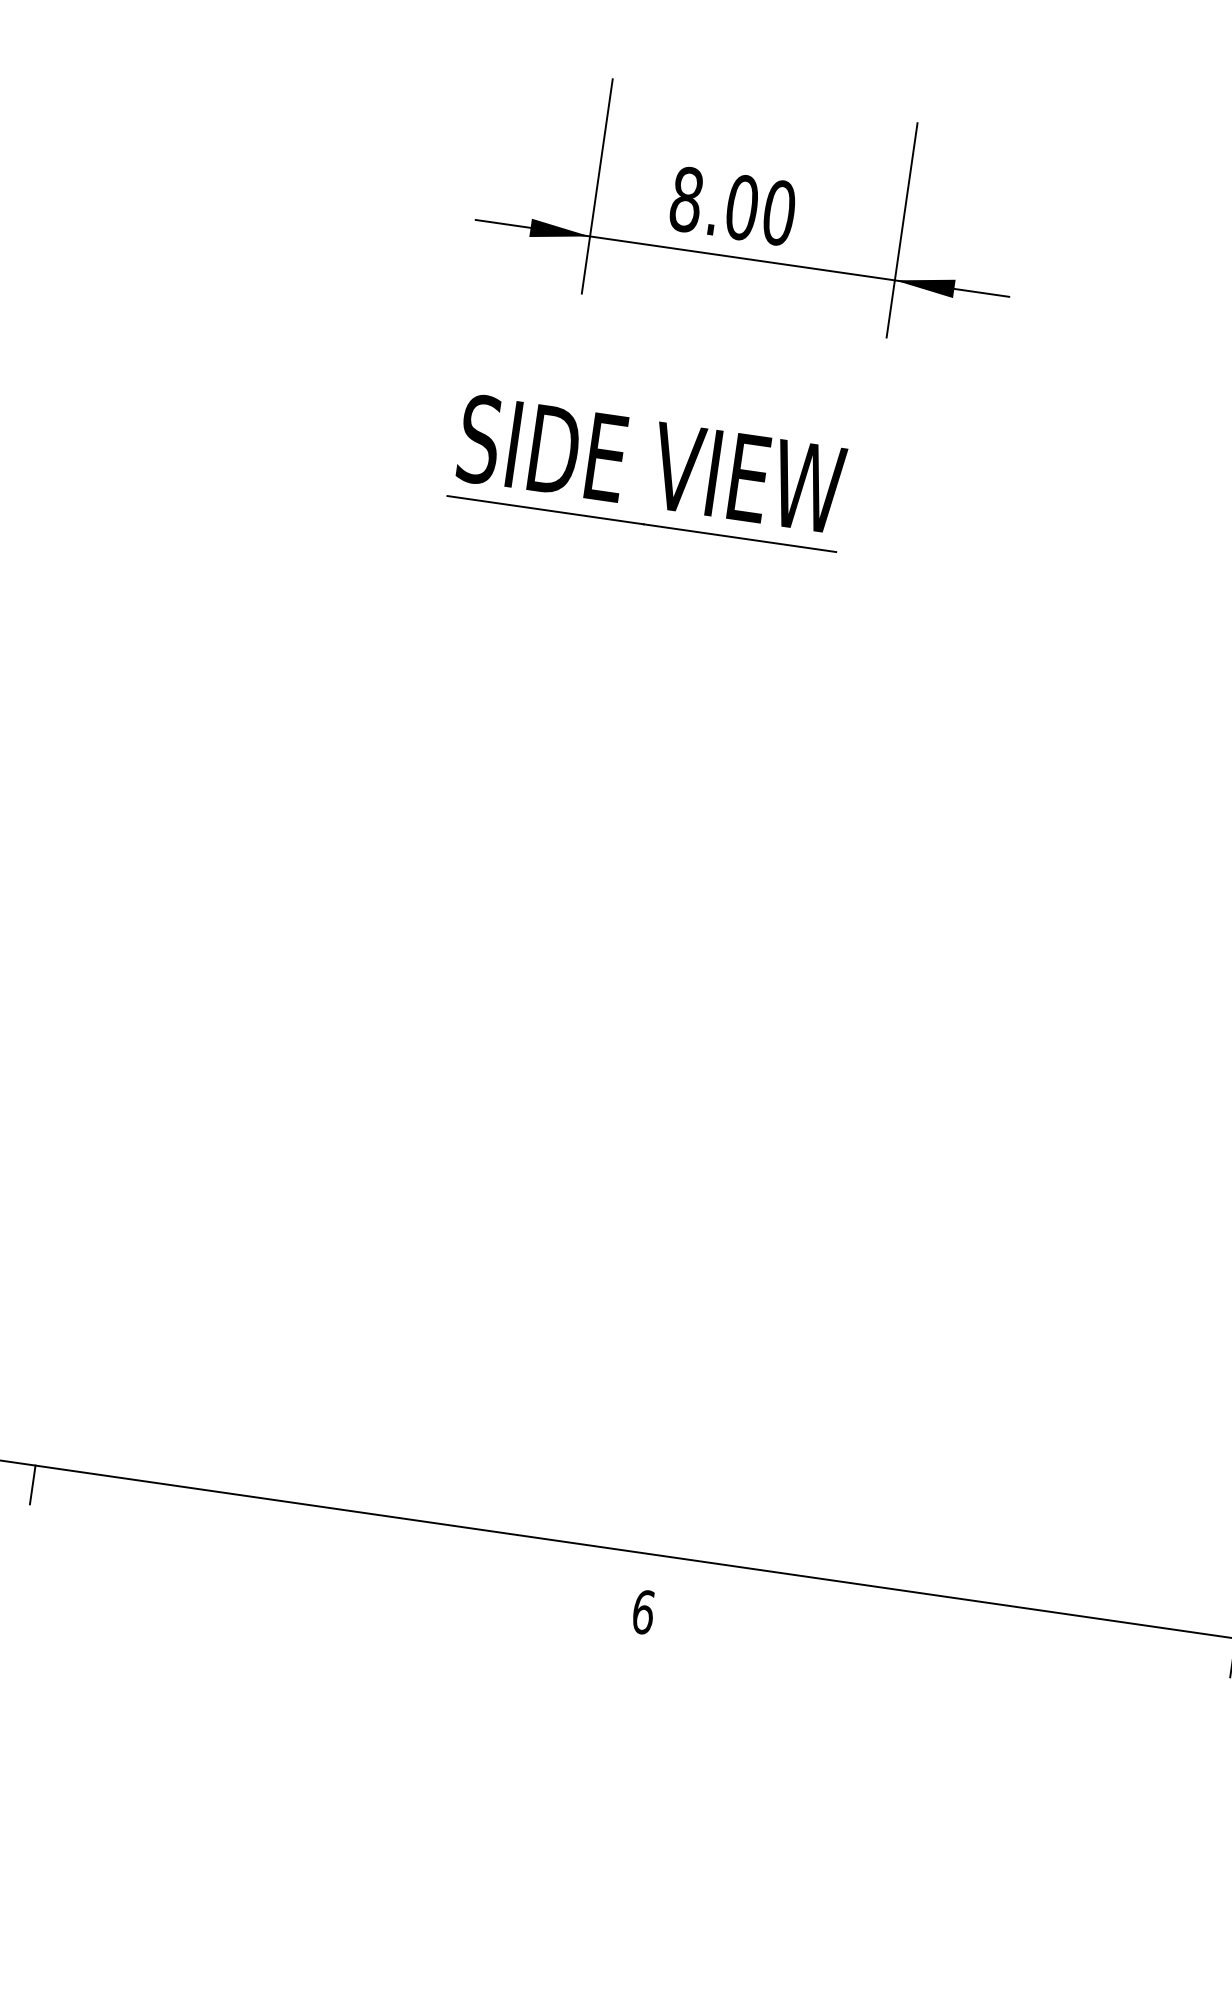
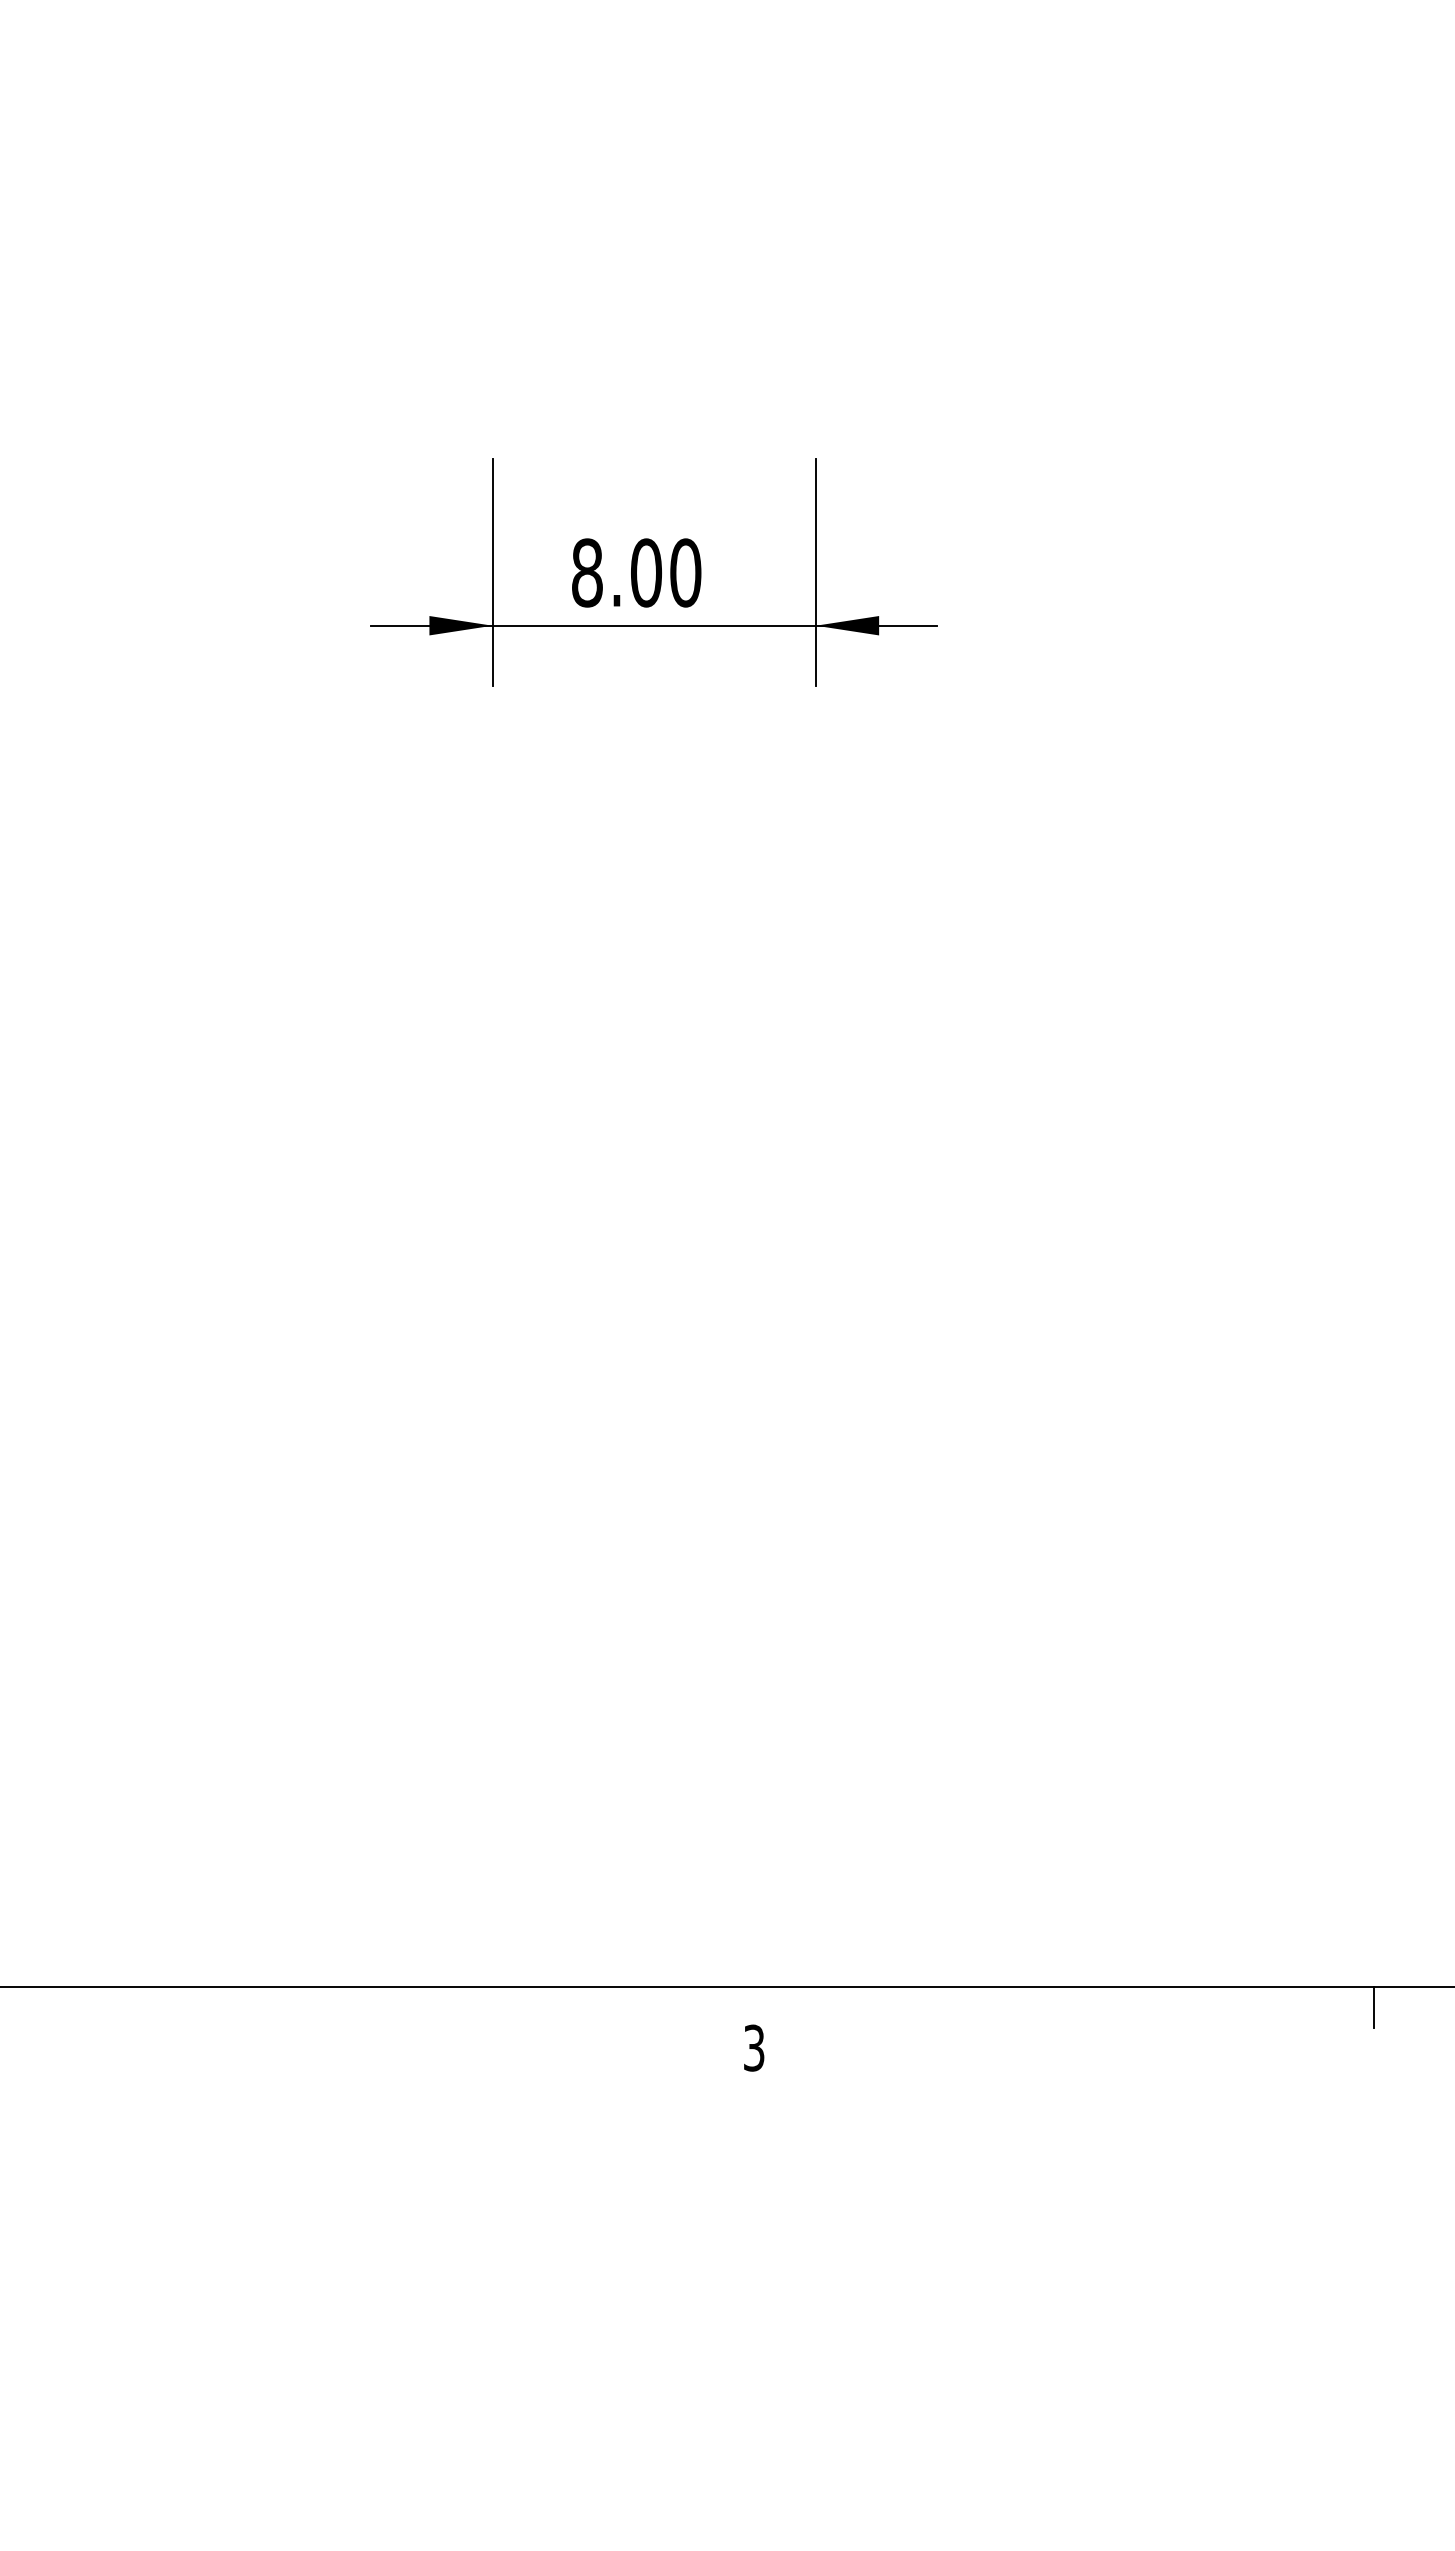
part: (663, 468) -> (603, 856), removed
line: (33, 1485) -> (100, 2007), removed
text: (642, 1611) -> (753, 2047), 6 -> 3

